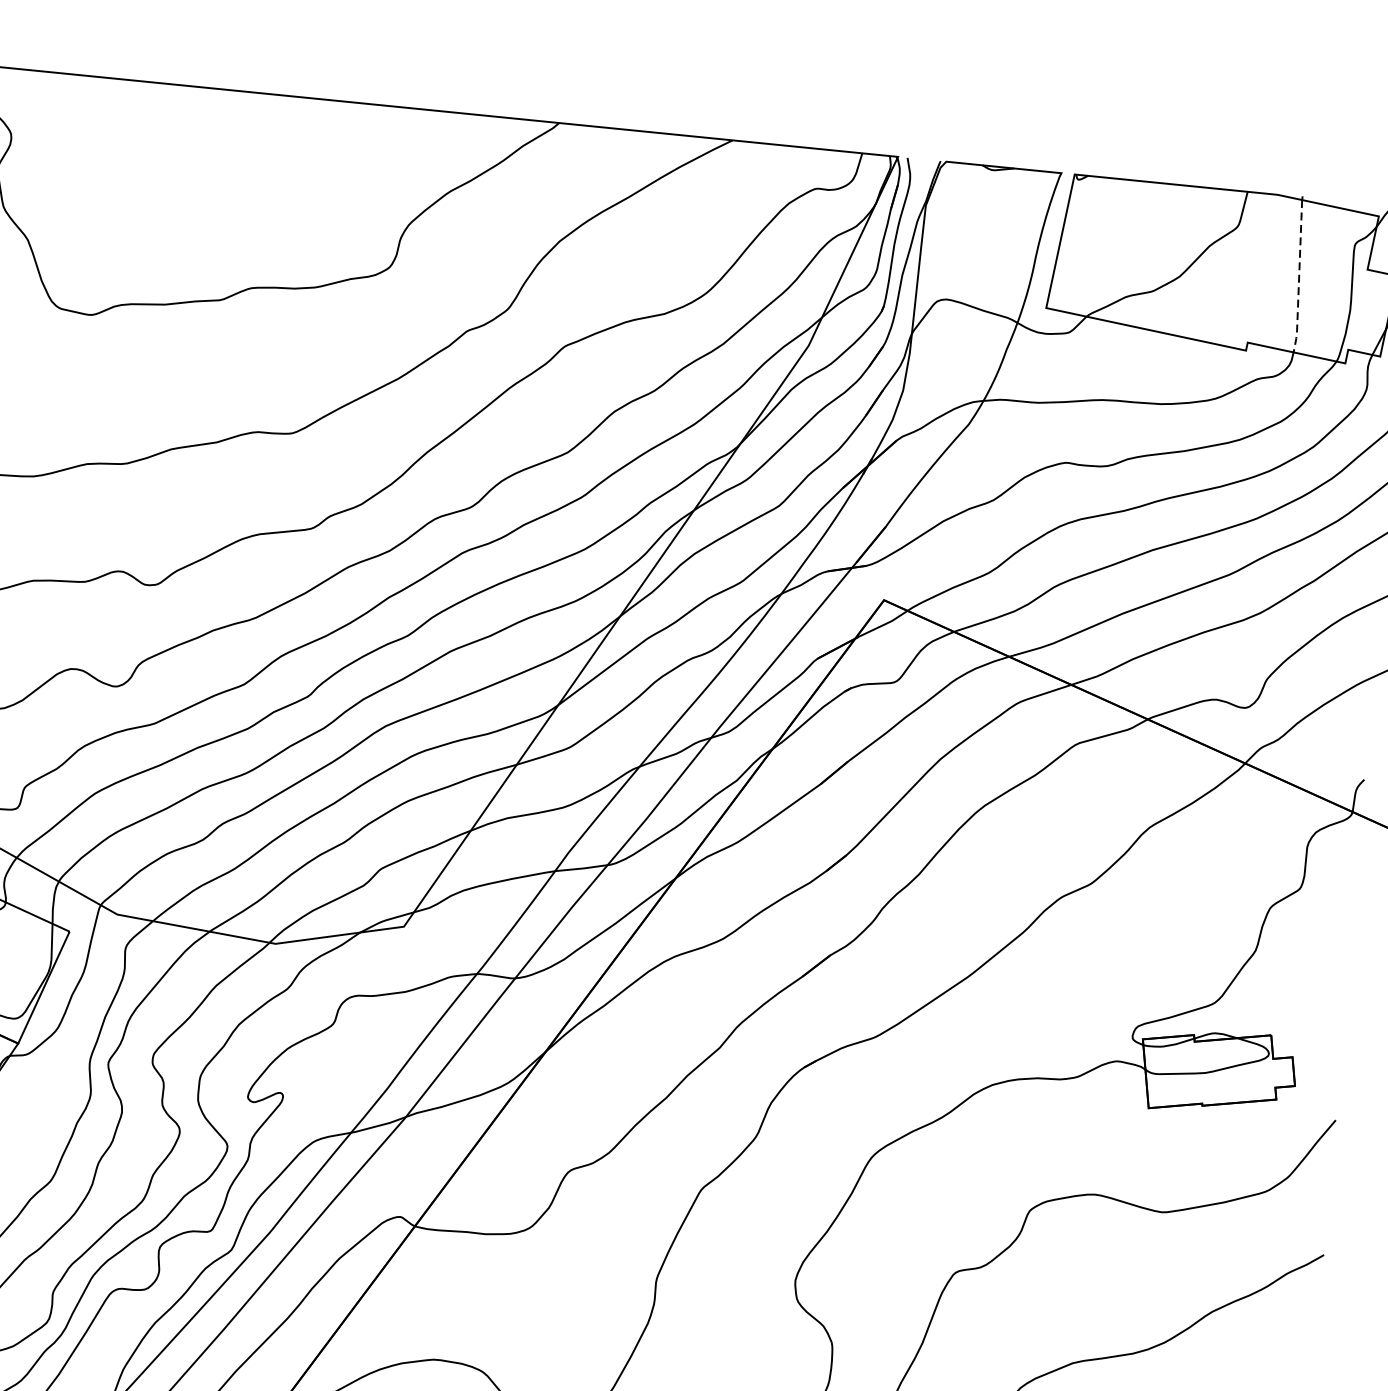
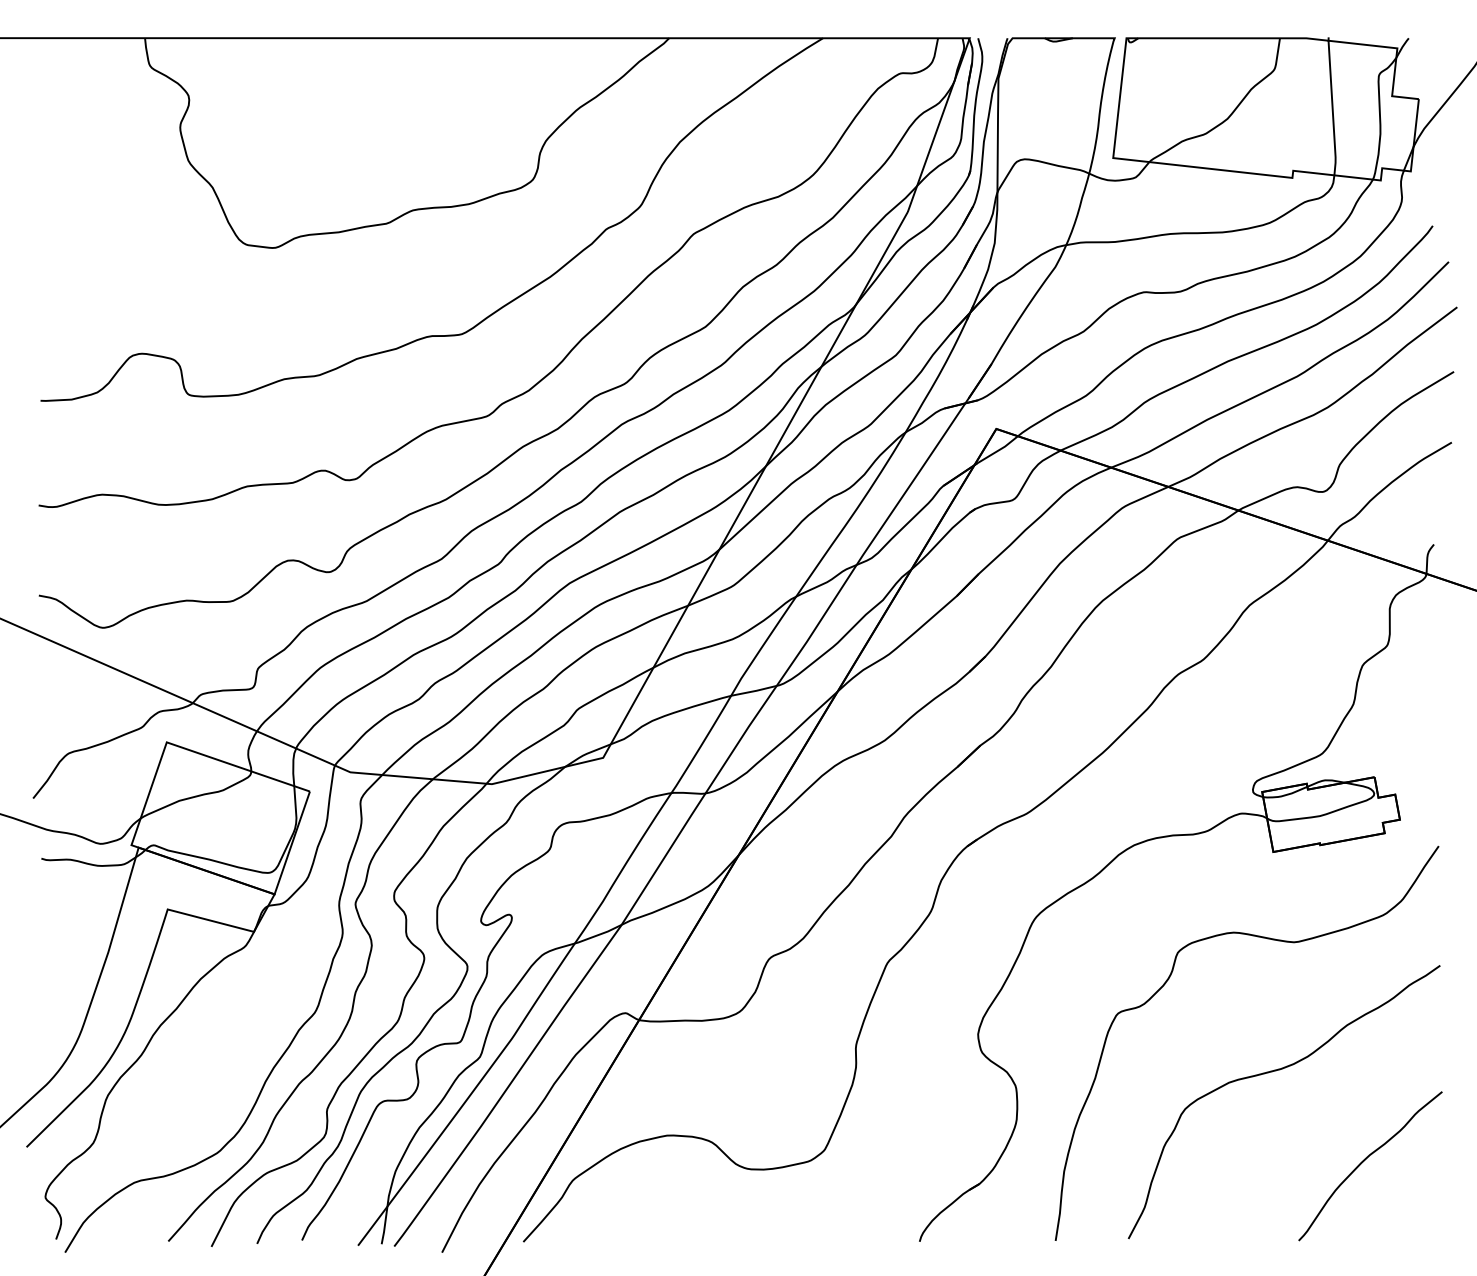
line: (1298, 277) -> (1332, 109), dashed -> solid

